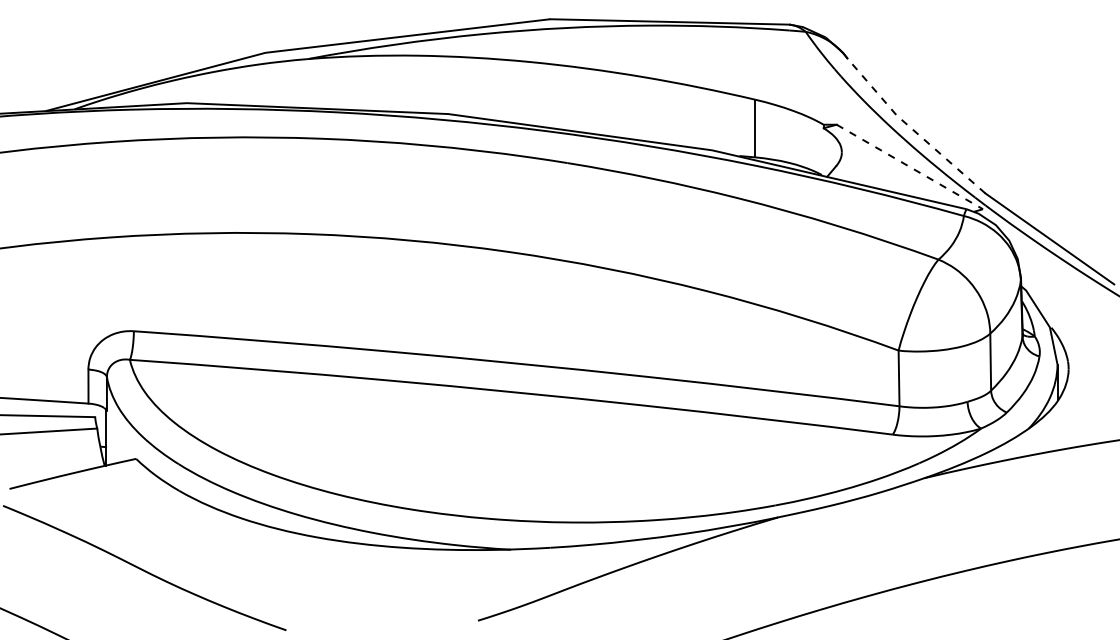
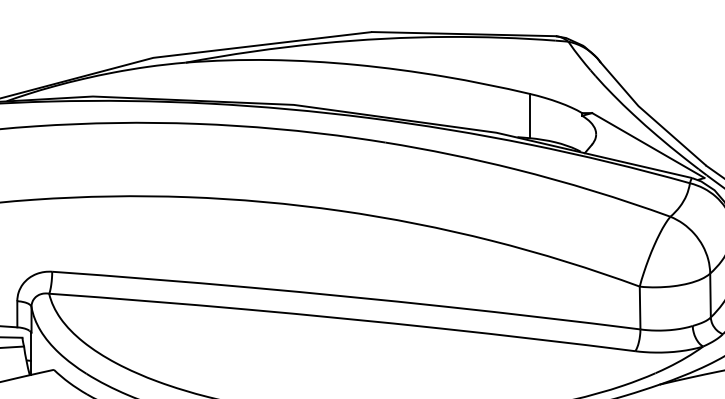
line: (911, 128) -> (649, 115), dashed -> solid
line: (910, 167) -> (648, 145), dashed -> solid

